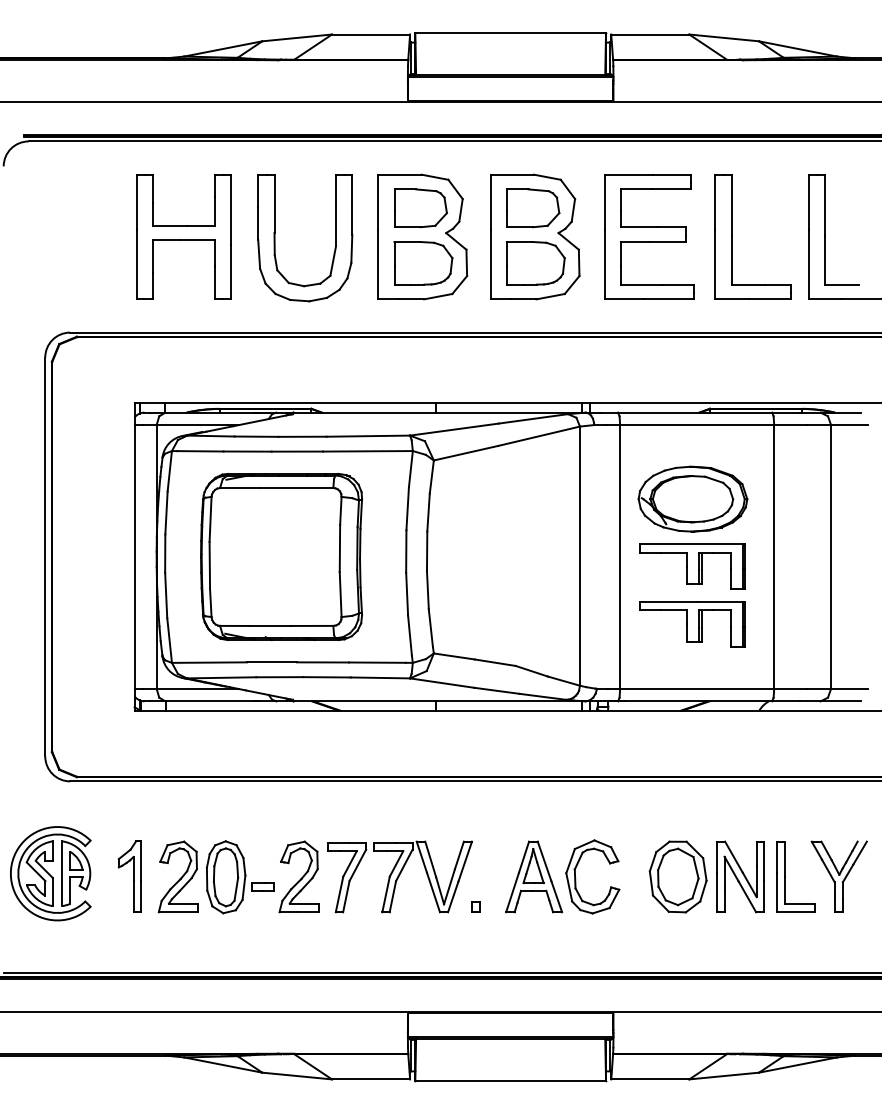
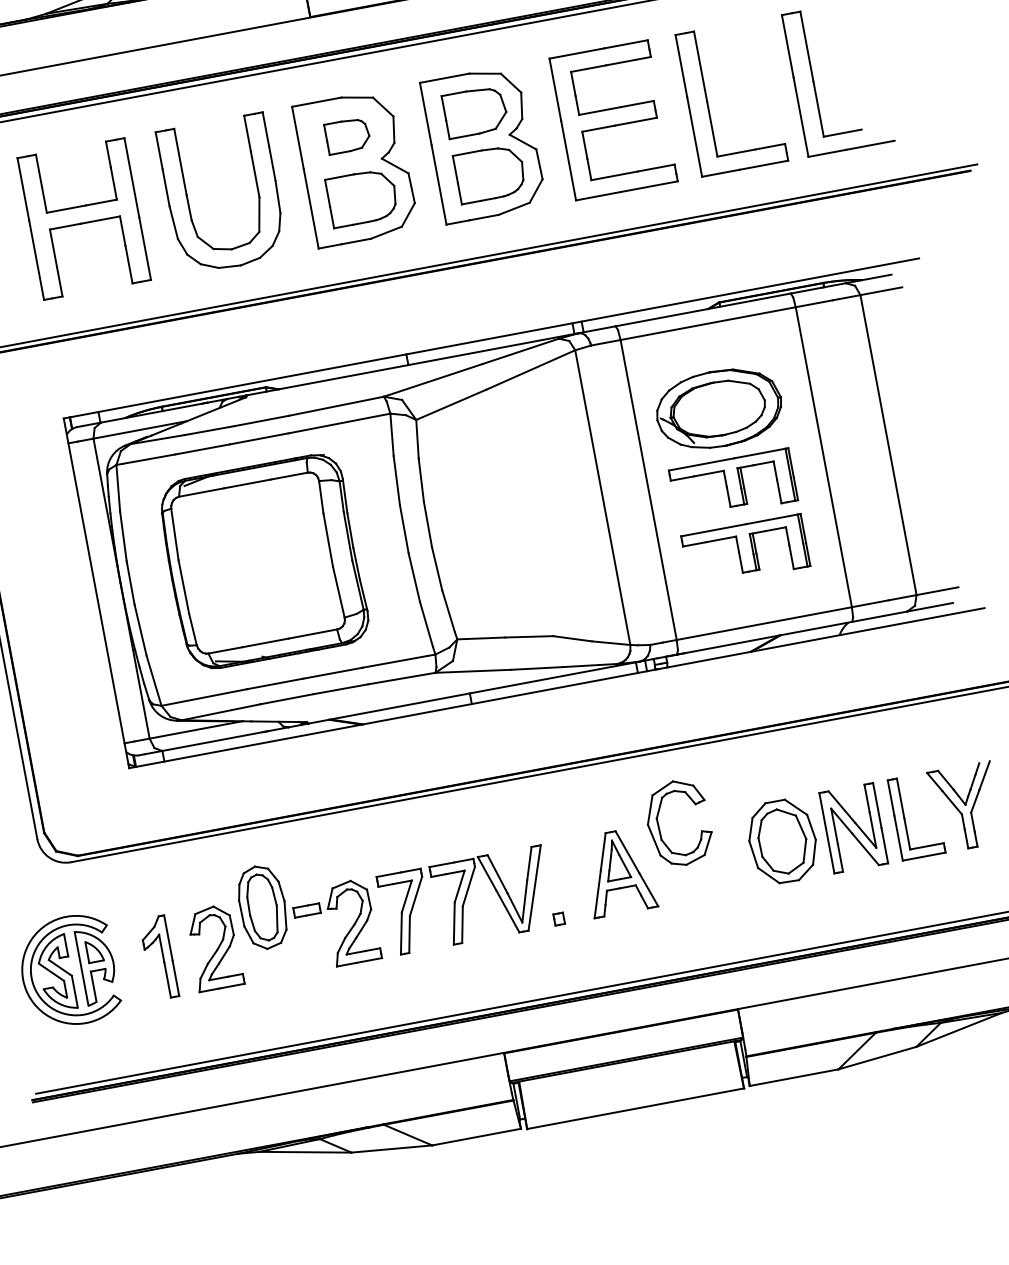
part: (420, 208) -> (347, 136), size x0.7
part: (239, 877) -> (278, 904), moved
part: (576, 878) -> (660, 828), moved

